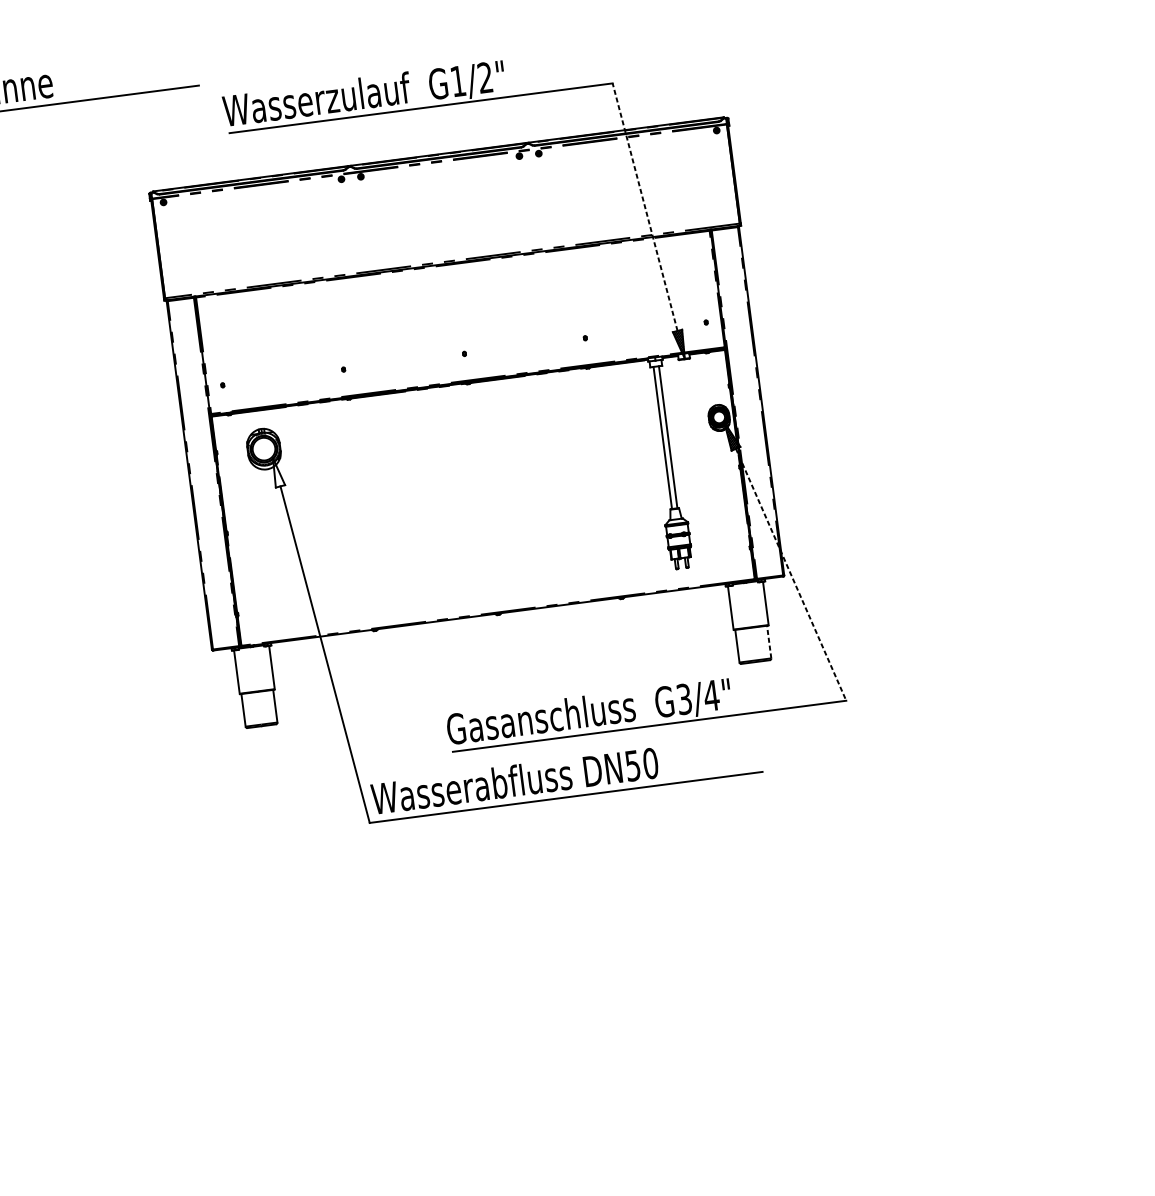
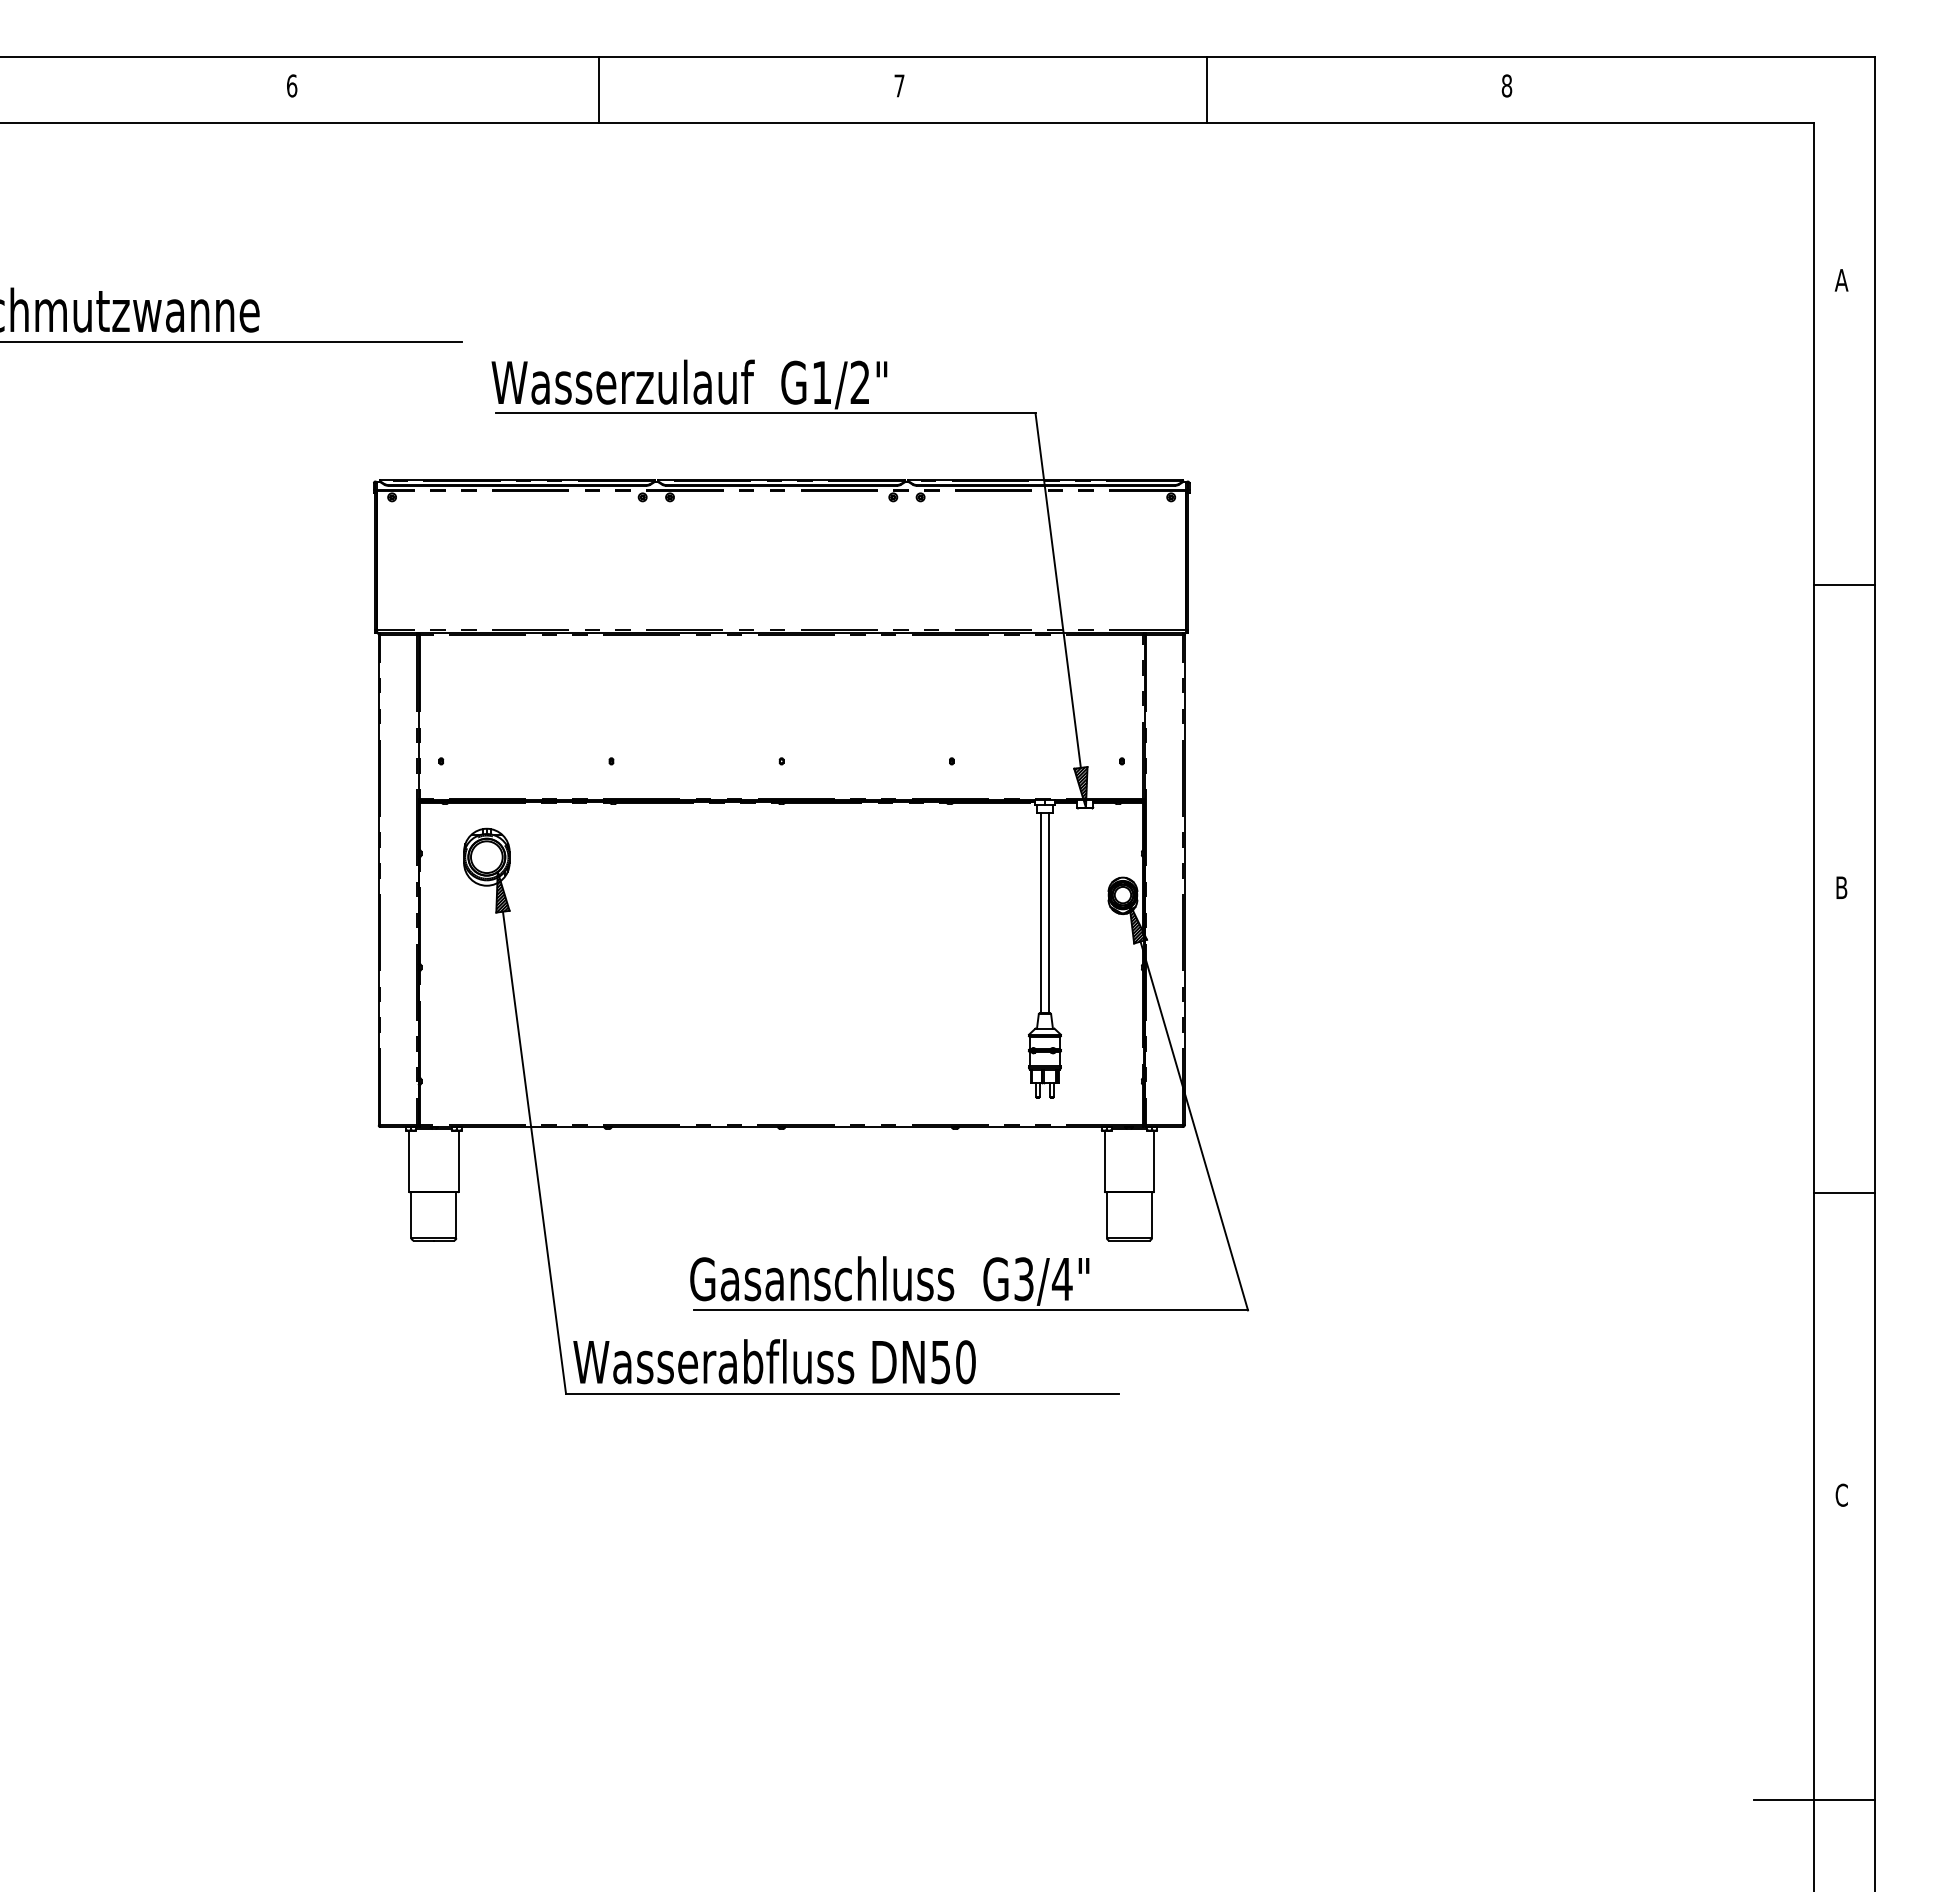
line: (645, 207) -> (1058, 590), dashed -> solid
hatch: (278, 472) -> (502, 892), added
line: (791, 575) -> (1194, 1126), dashed -> solid
line: (768, 642) -> (1151, 1215), dashed -> solid

